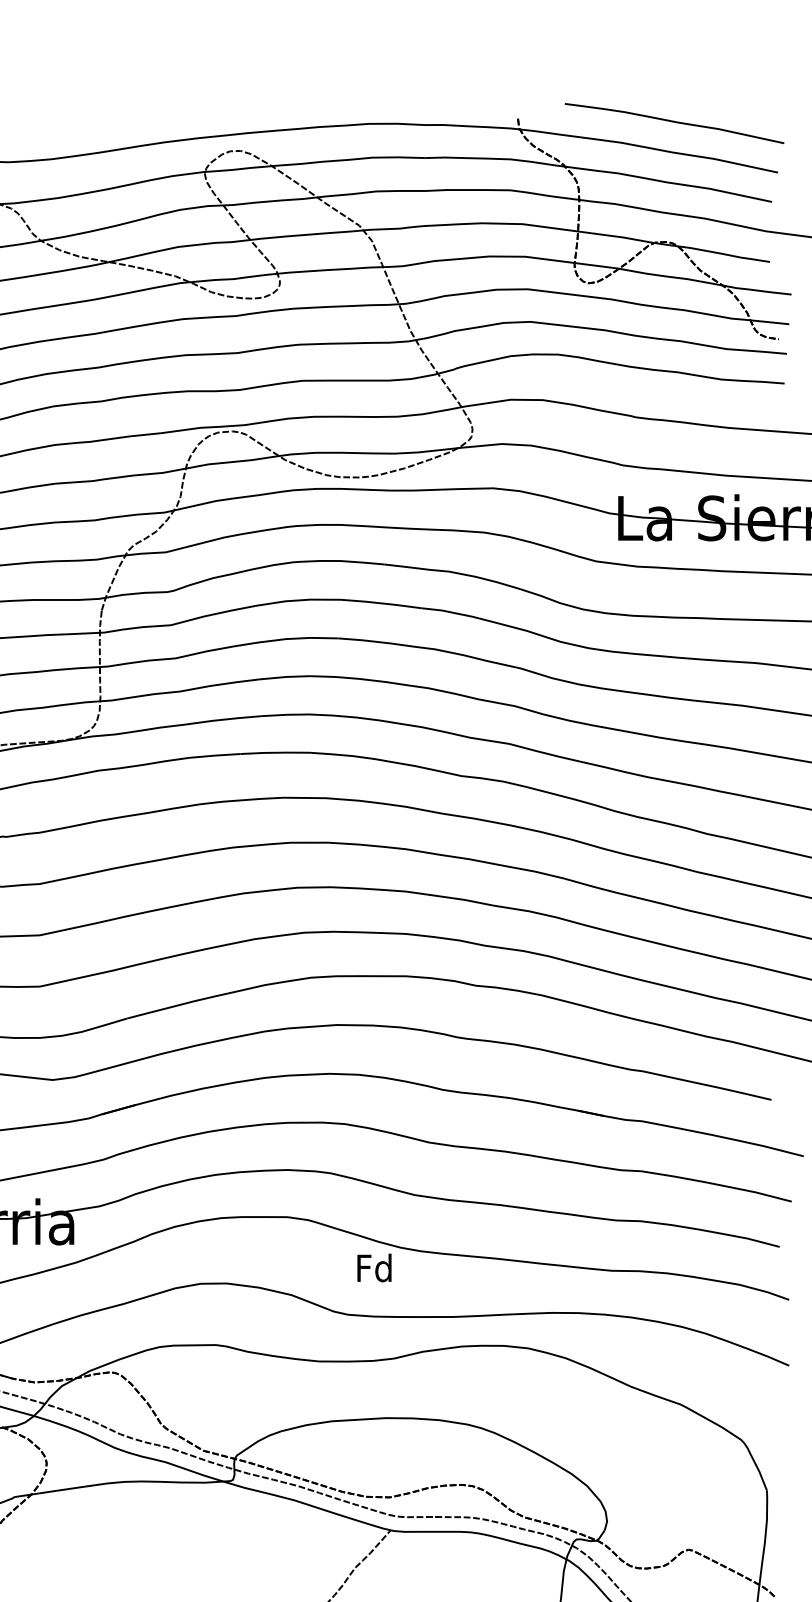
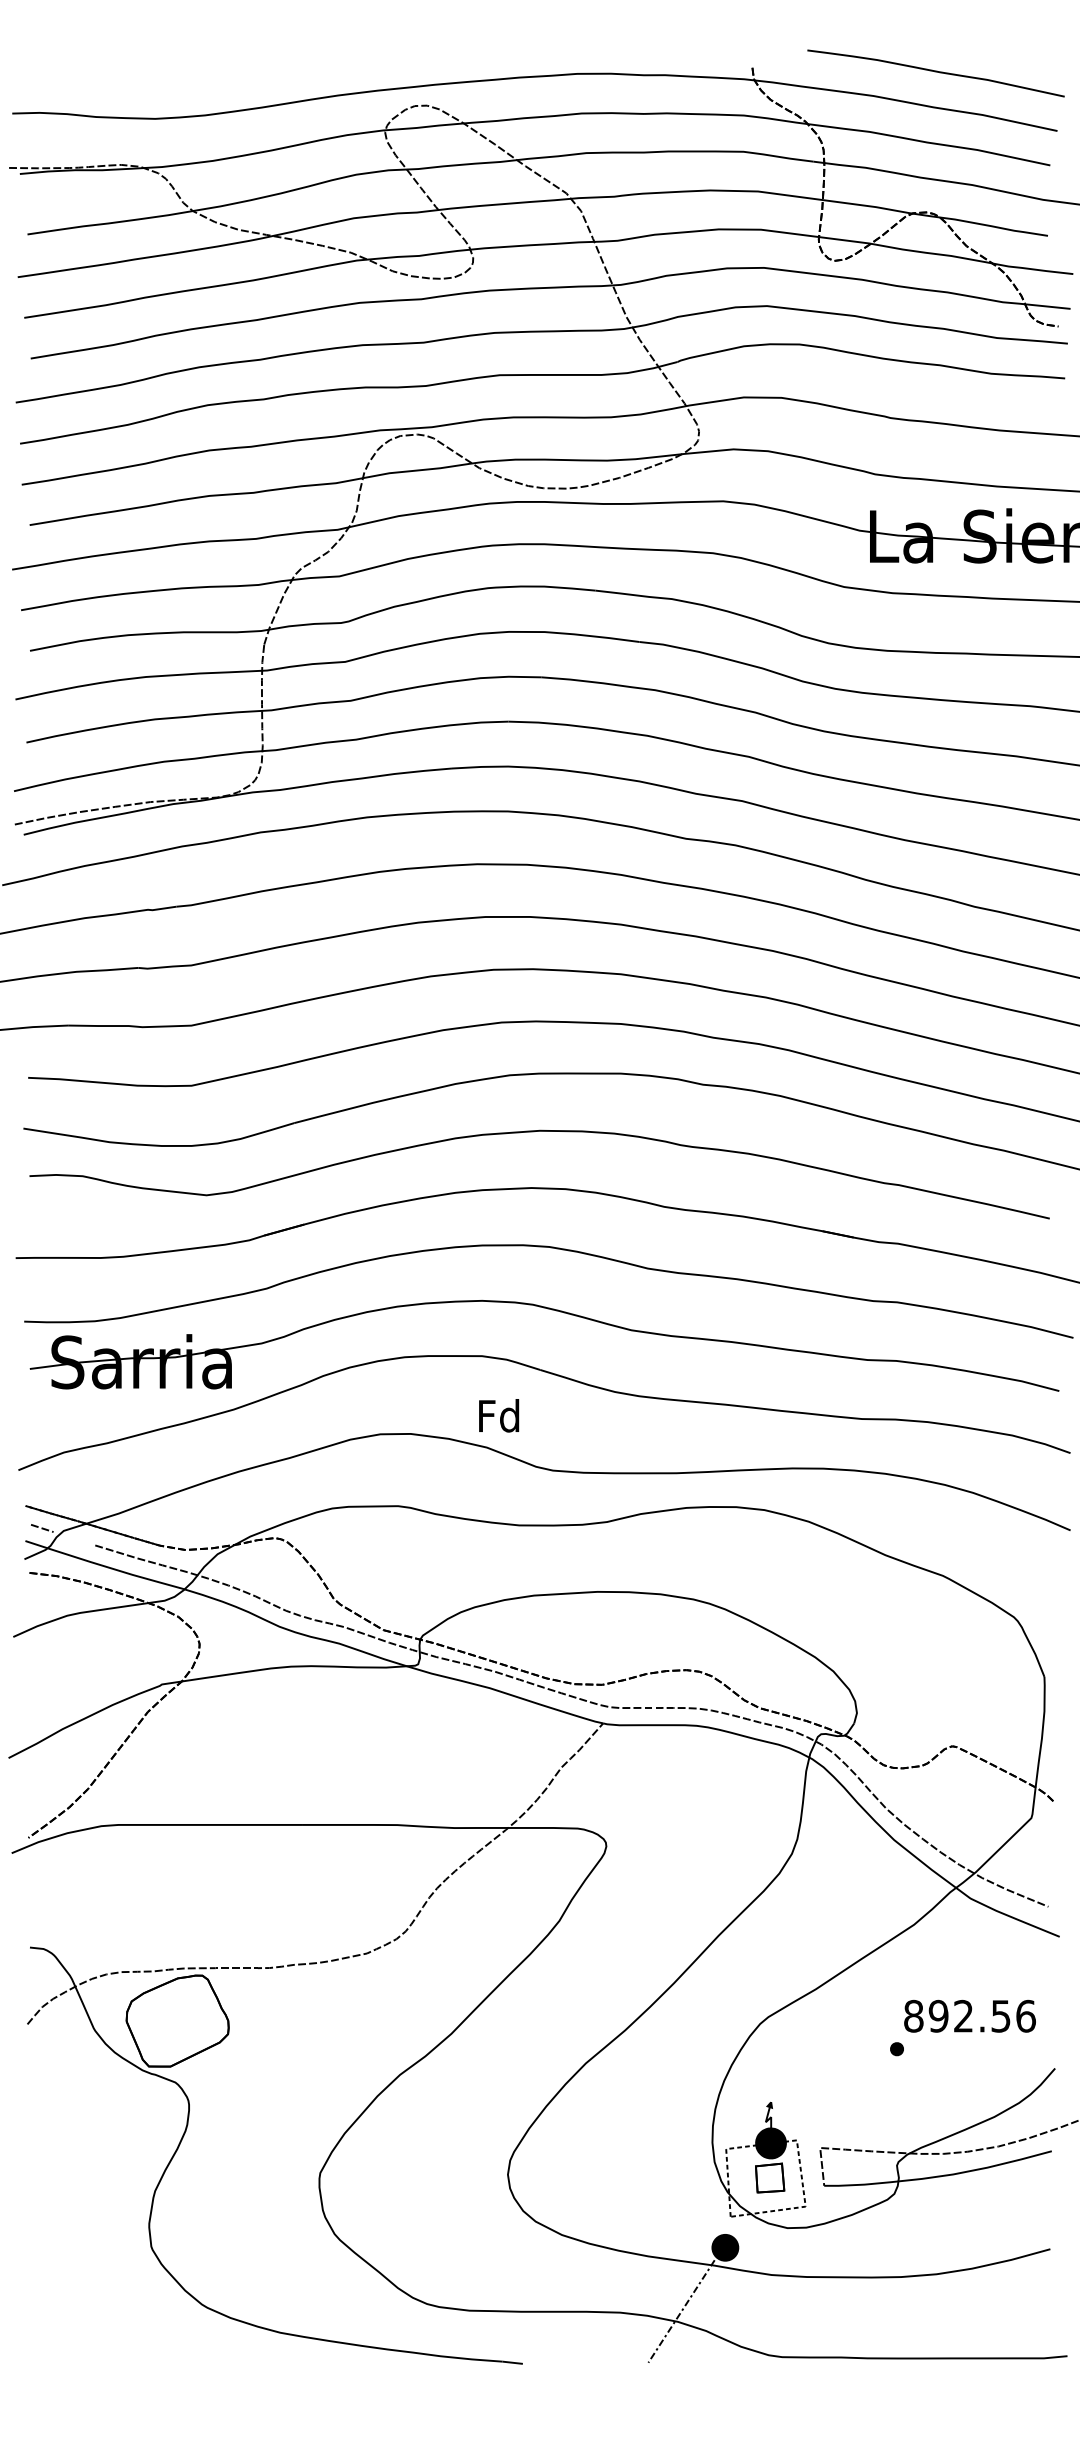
text: (374, 1267) -> (499, 1415), moved

